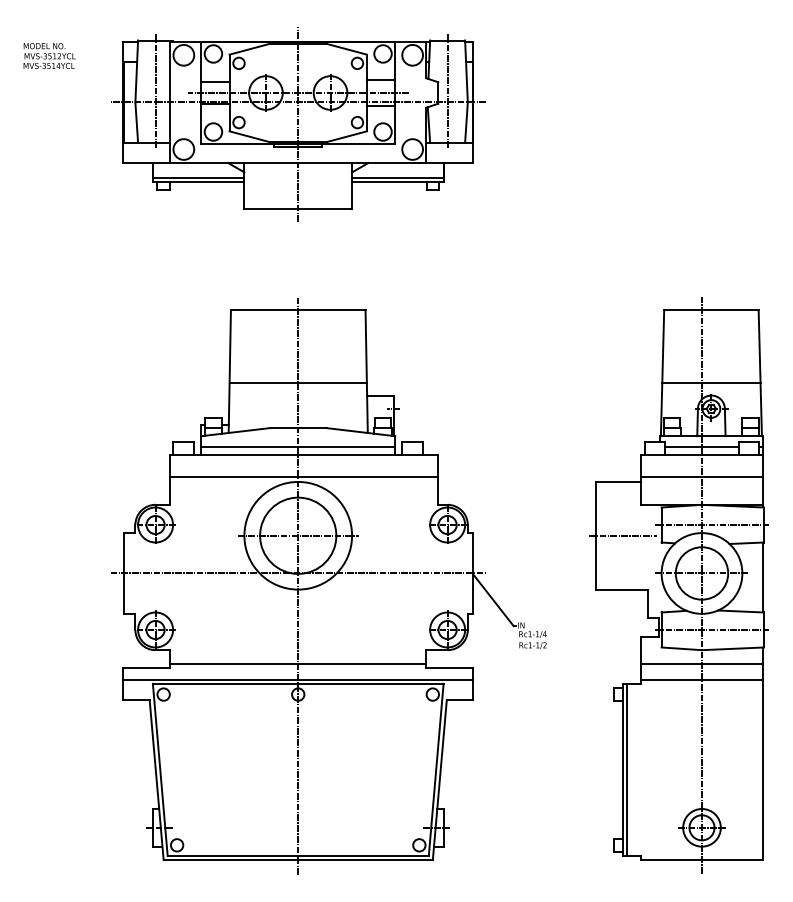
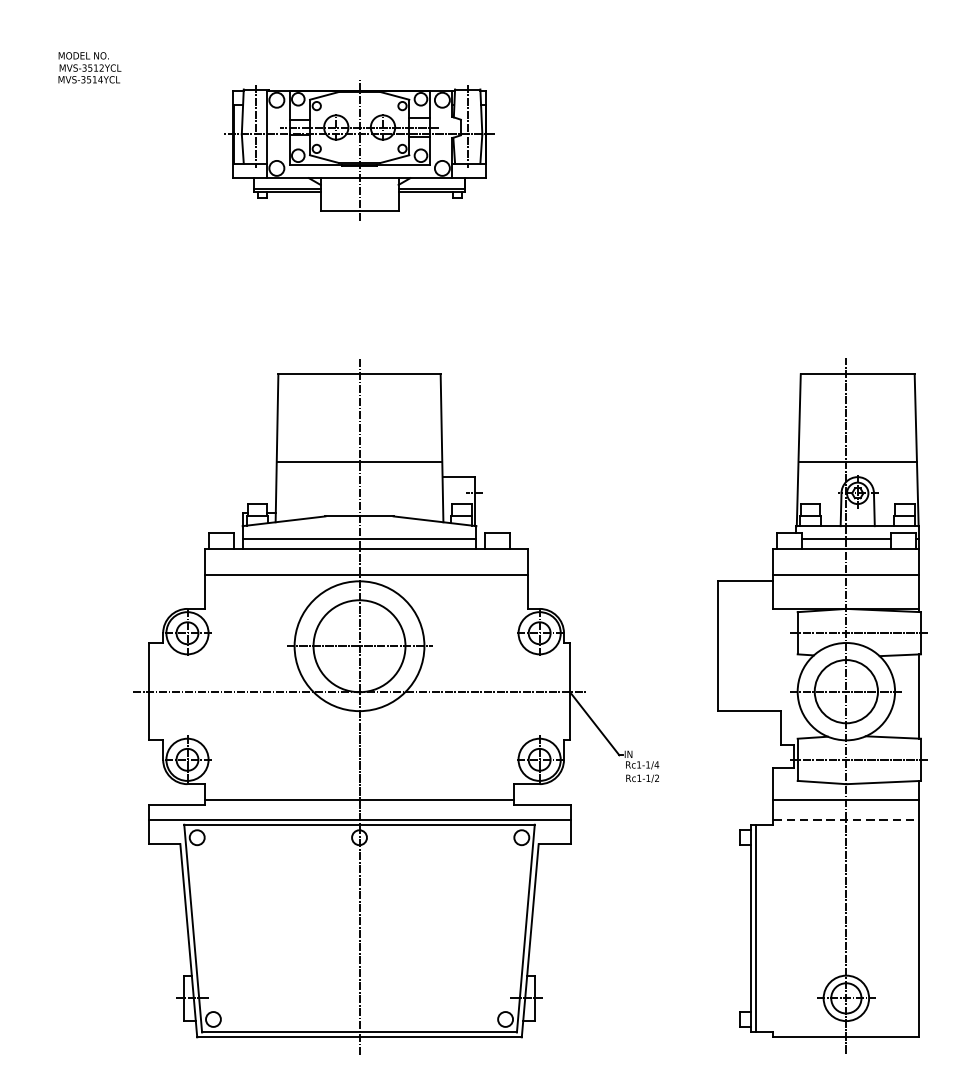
text: (49, 55) -> (89, 67), moved
part: (298, 124) -> (359, 150), size x0.6
line: (622, 535) -> (750, 645), removed
line: (702, 679) -> (846, 819), solid -> dashed

